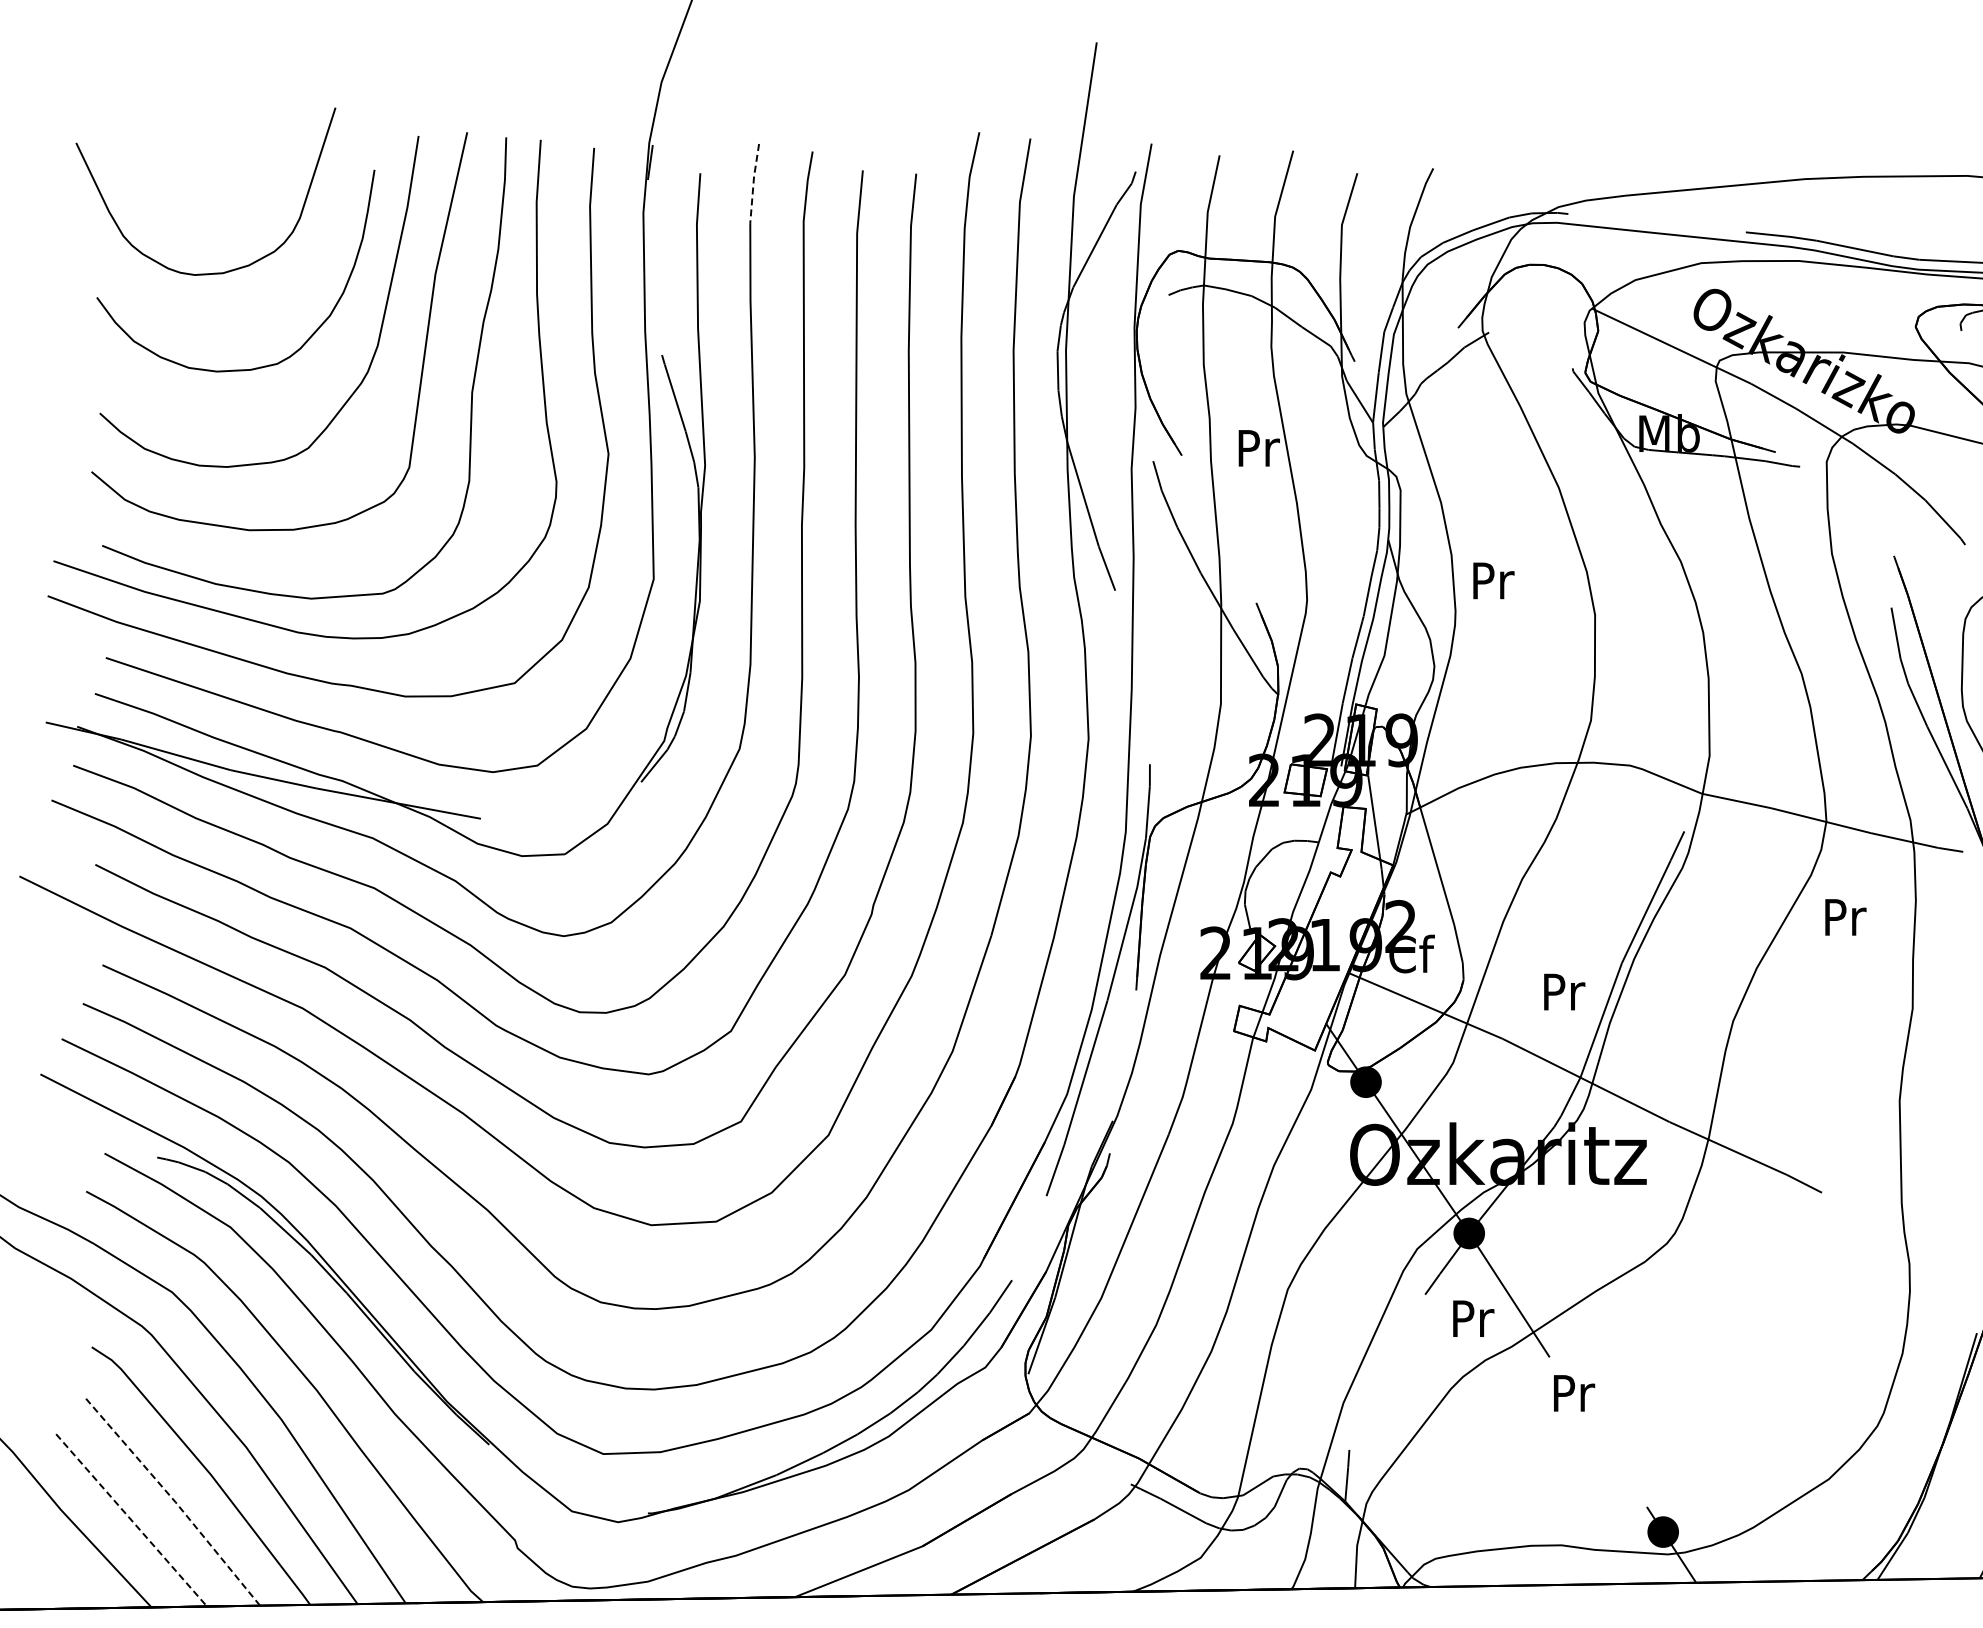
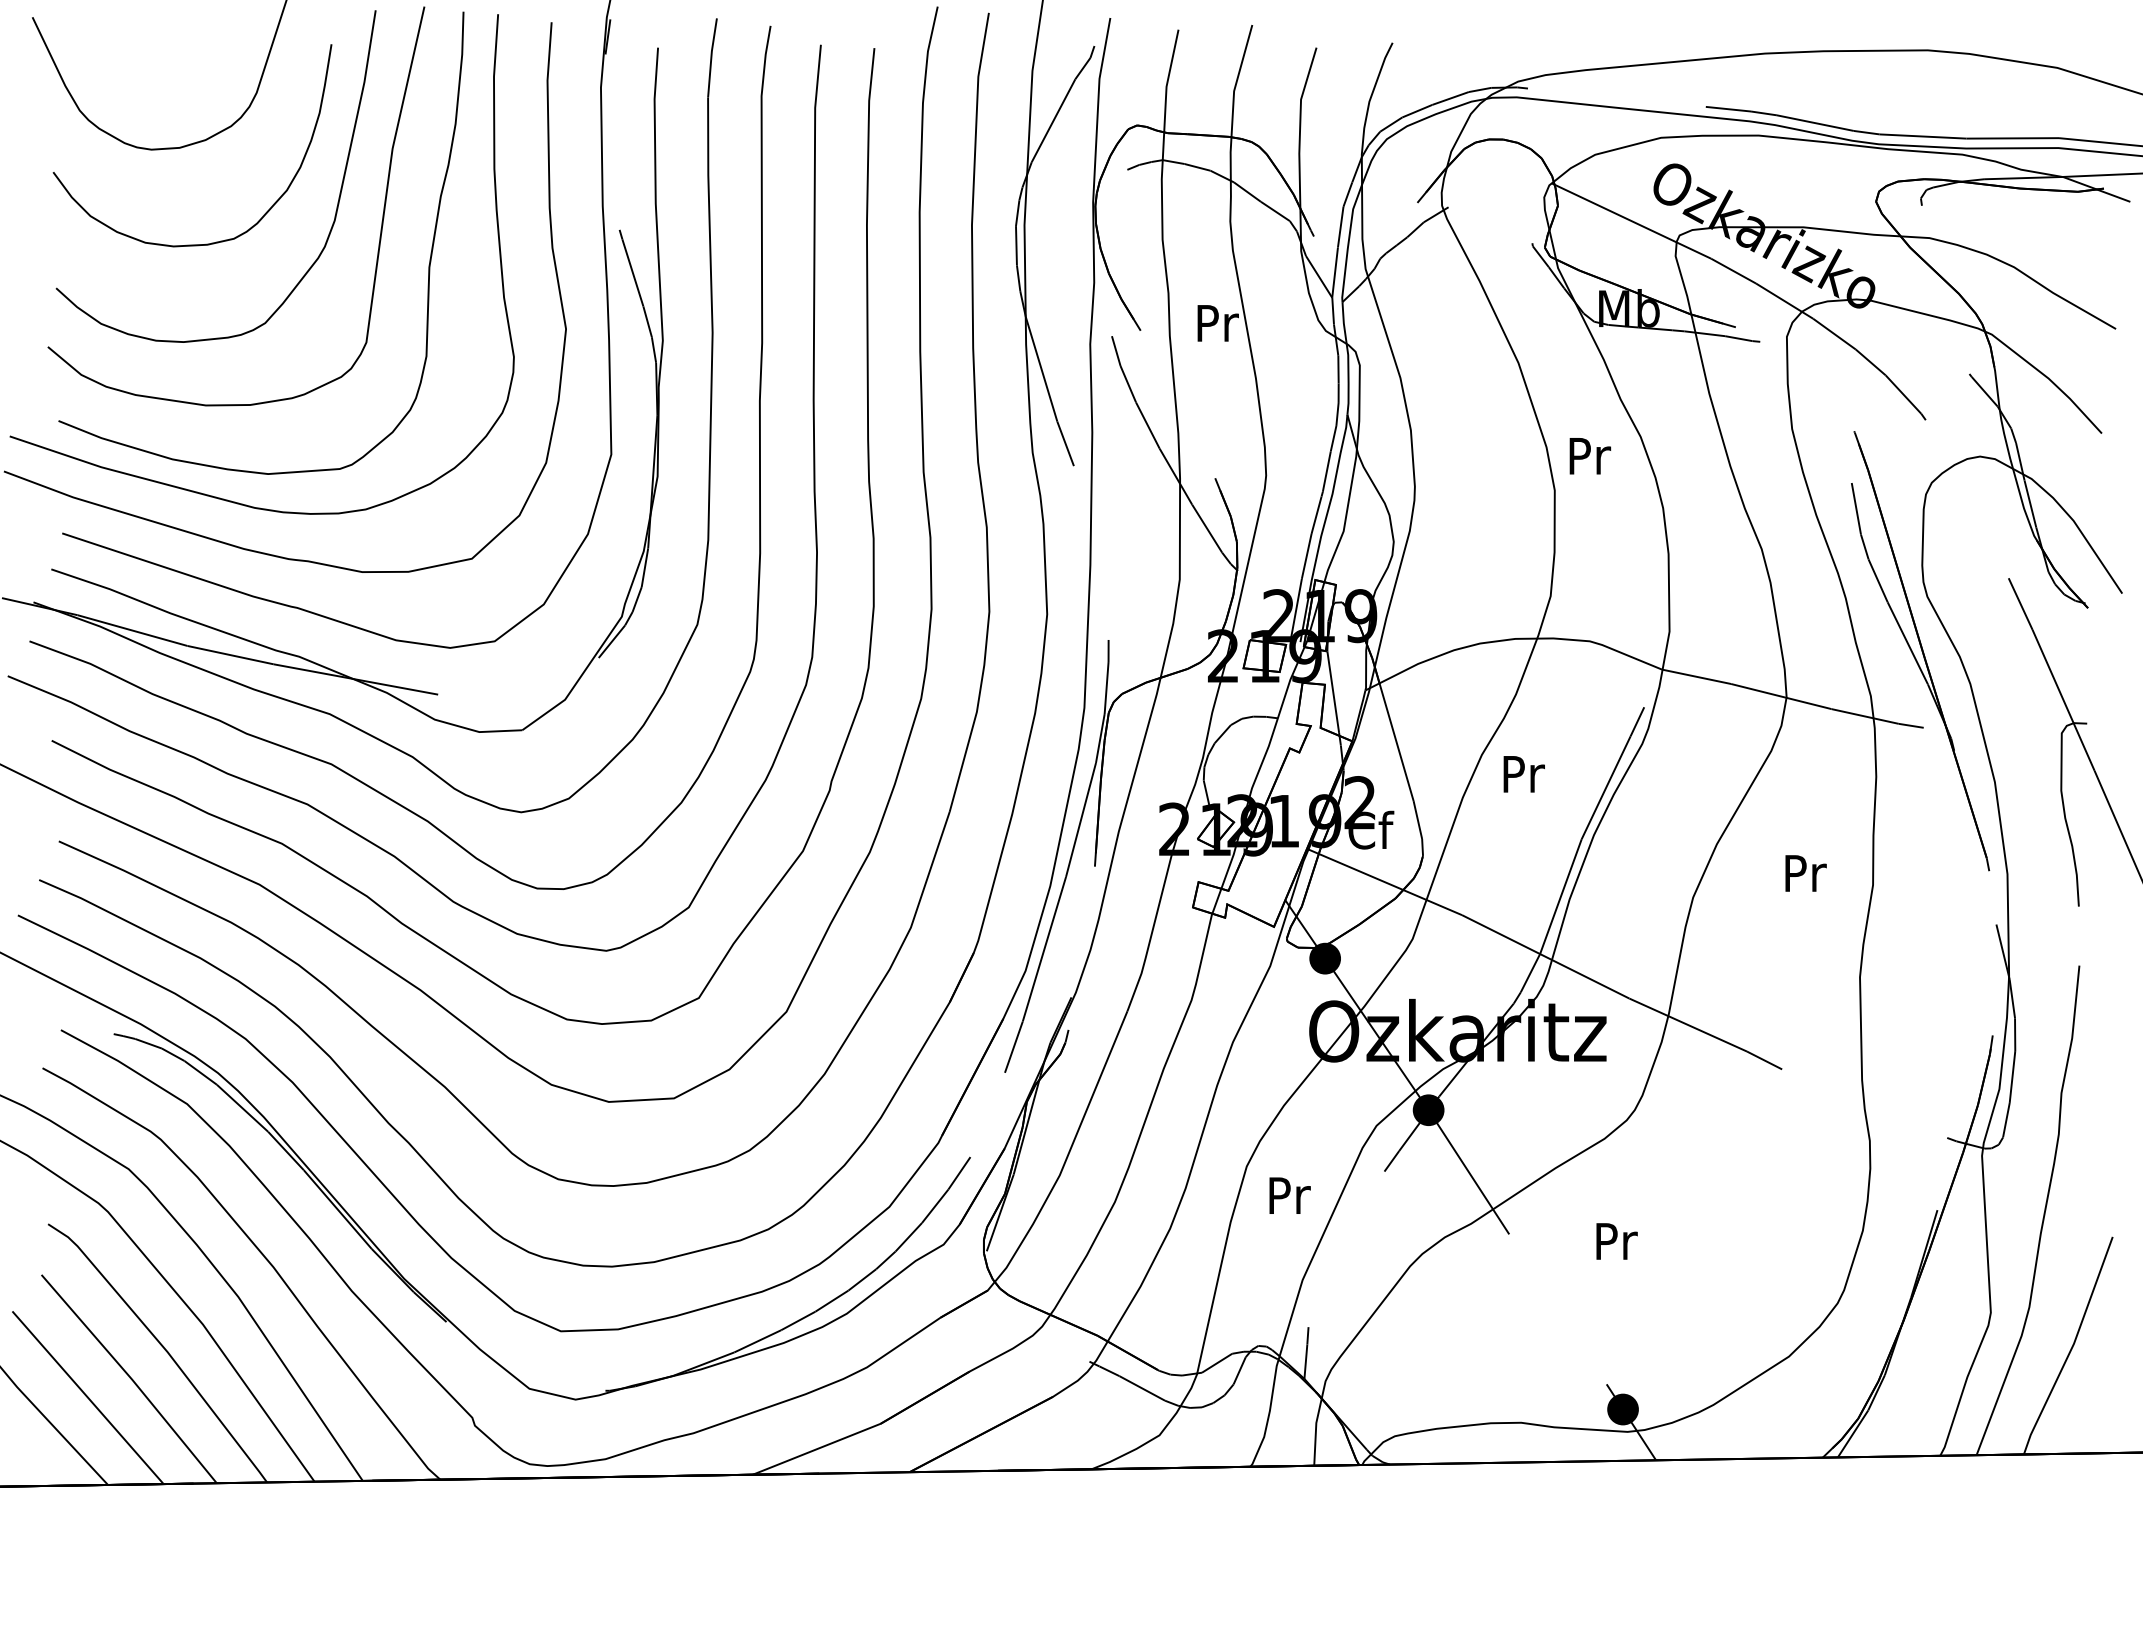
line: (753, 182) -> (711, 56), dashed -> solid
text: (1494, 581) -> (1590, 456), moved
text: (1845, 917) -> (1805, 873), moved
text: (1563, 992) -> (1523, 774), moved
text: (1473, 1318) -> (1289, 1195), moved
text: (1573, 1393) -> (1616, 1241), moved
line: (173, 1501) -> (130, 1378), dashed -> solid
line: (132, 1520) -> (88, 1397), dashed -> solid

